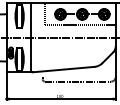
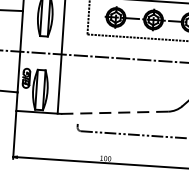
line: (63, 69) -> (114, 112), solid -> dashed

